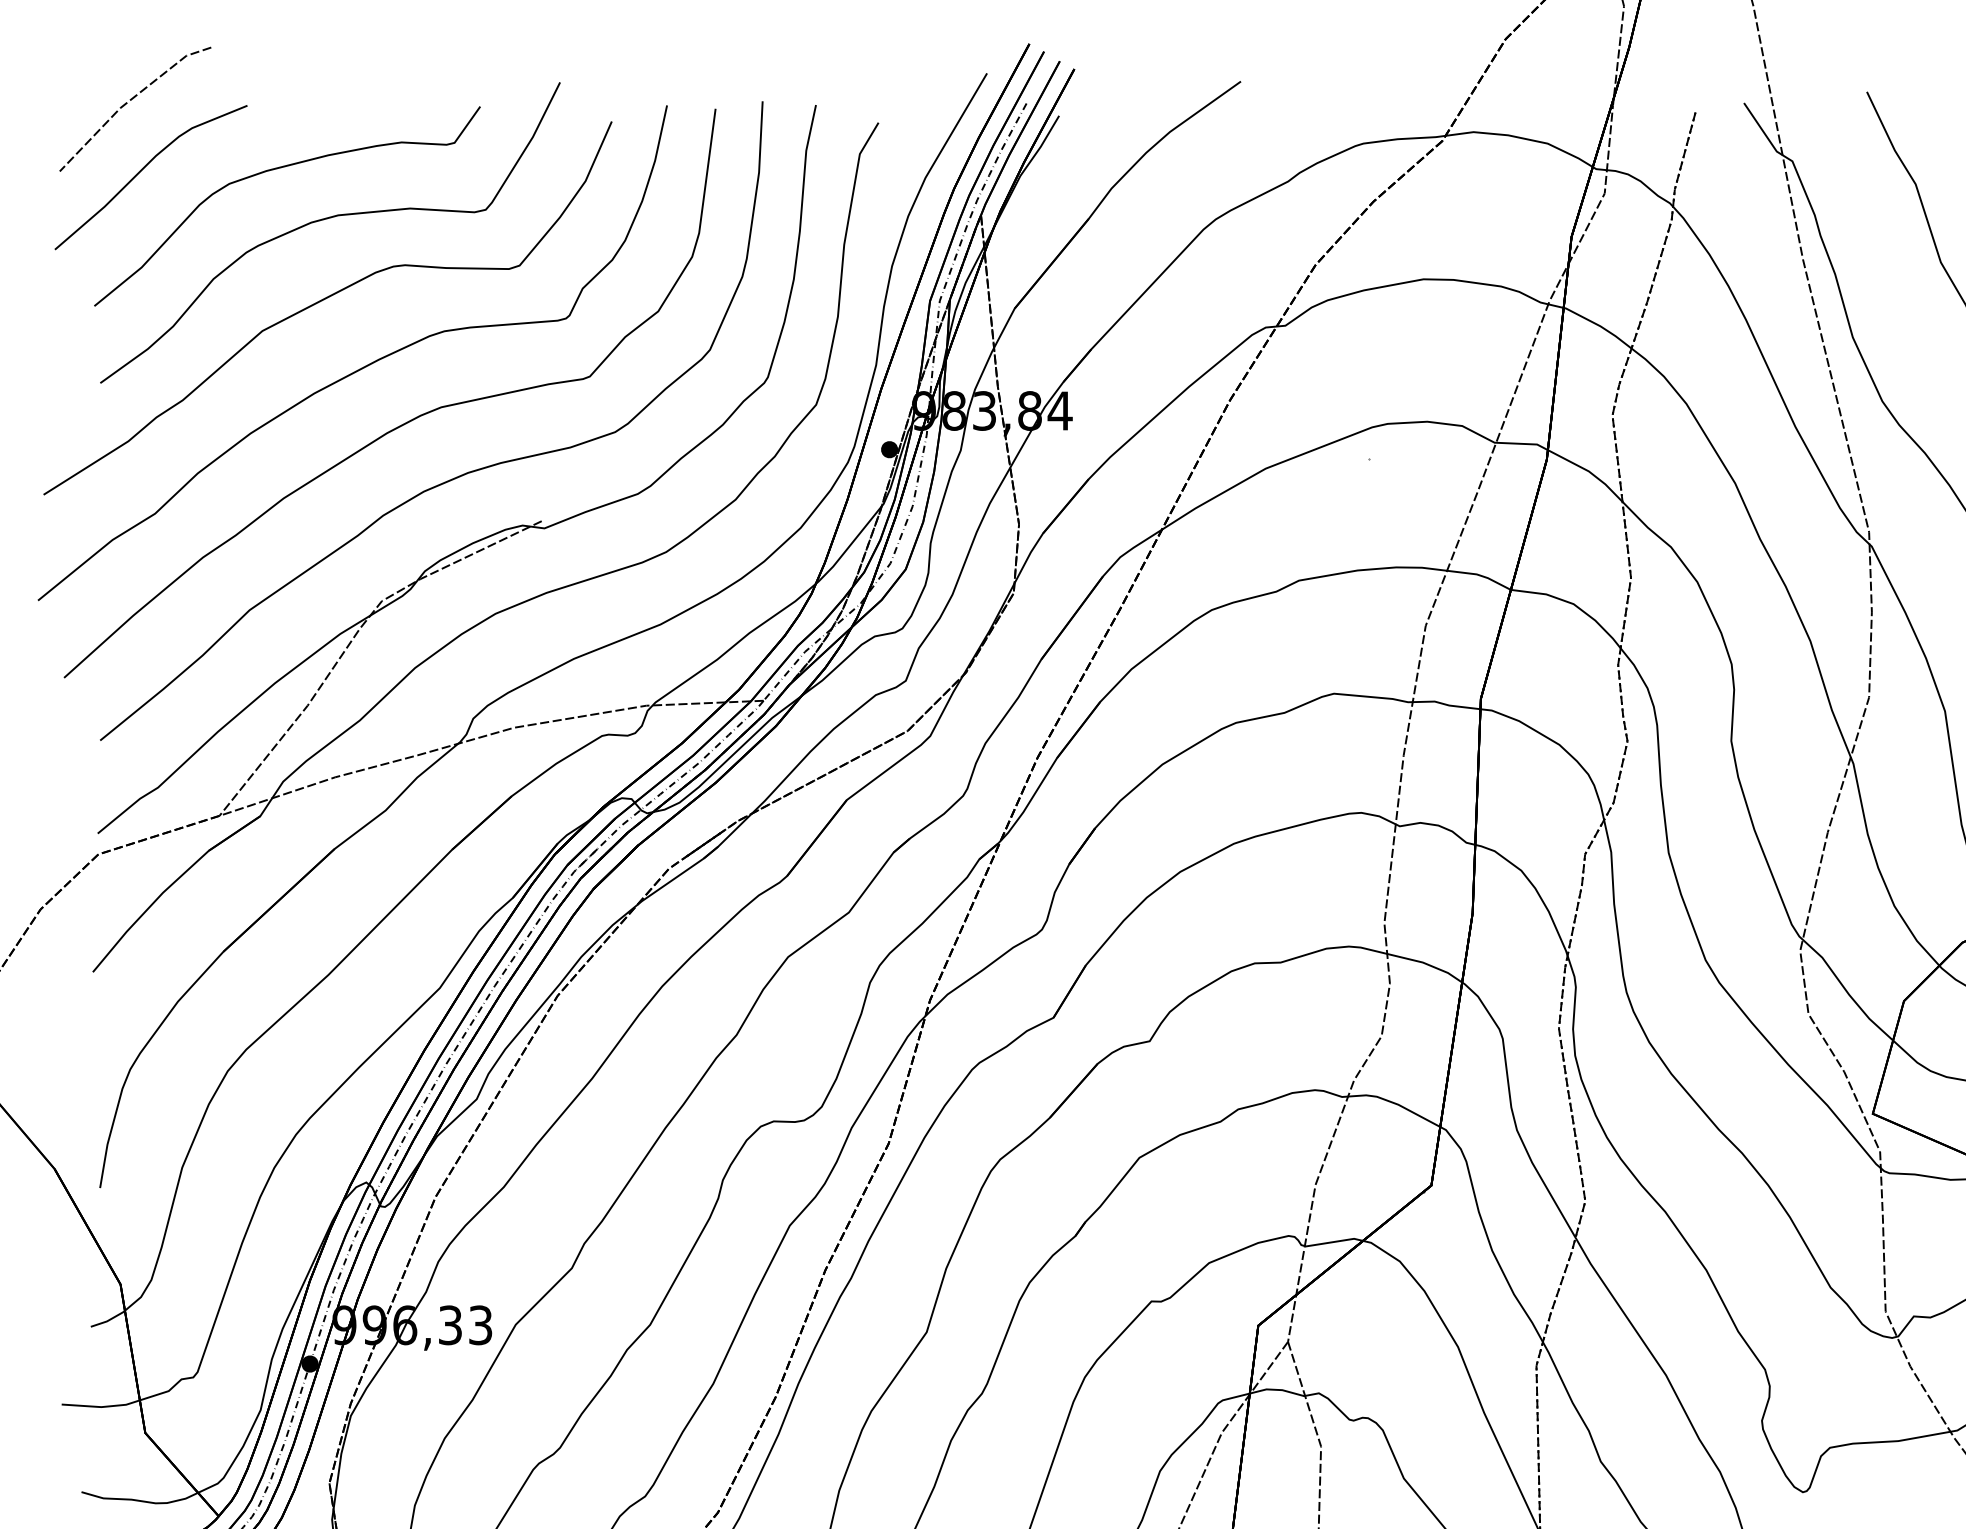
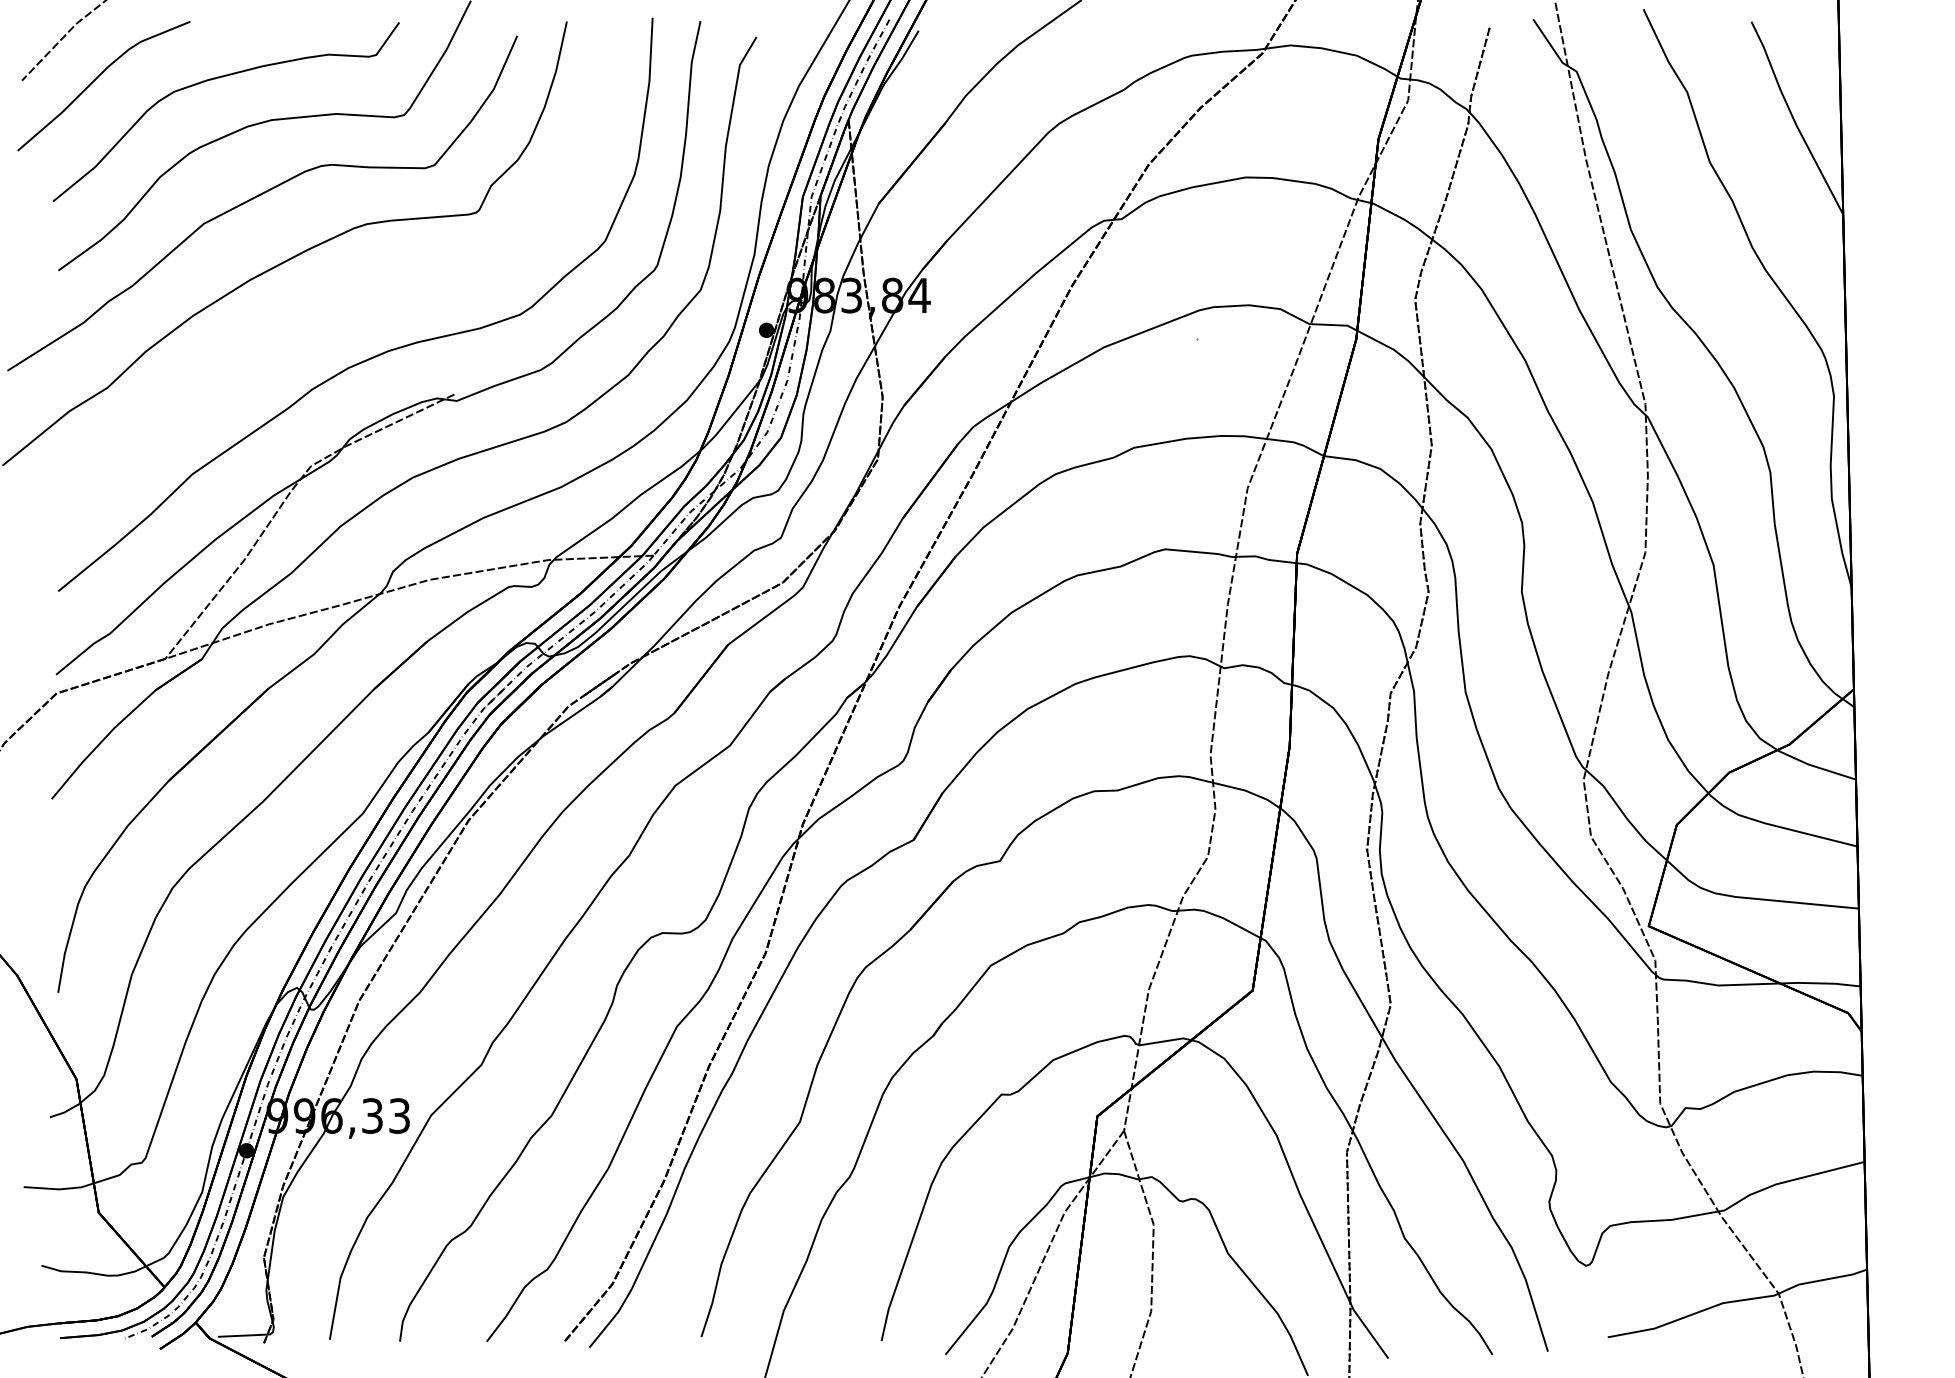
curve: (405, 422) -> (332, 305), removed

